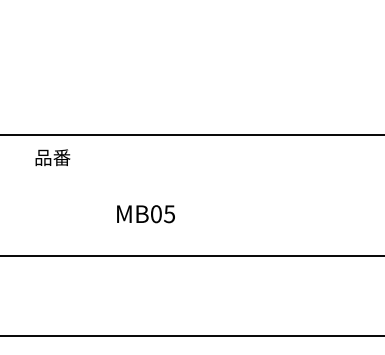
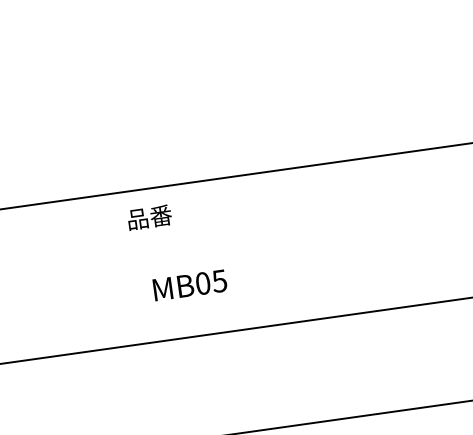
text: (52, 157) -> (149, 217), moved
text: (145, 214) -> (189, 285), moved

